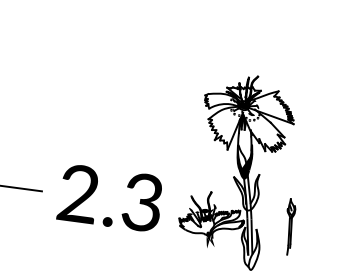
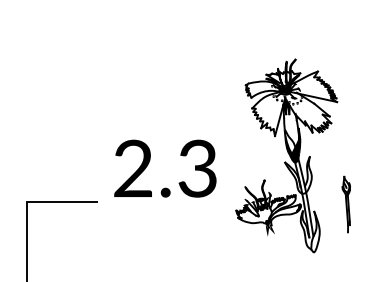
text: (110, 198) -> (165, 168), moved

